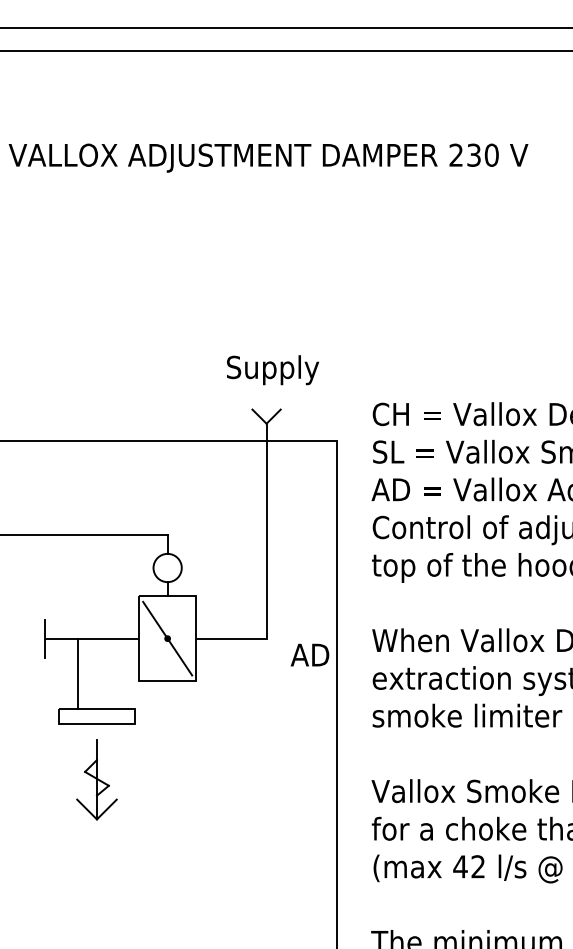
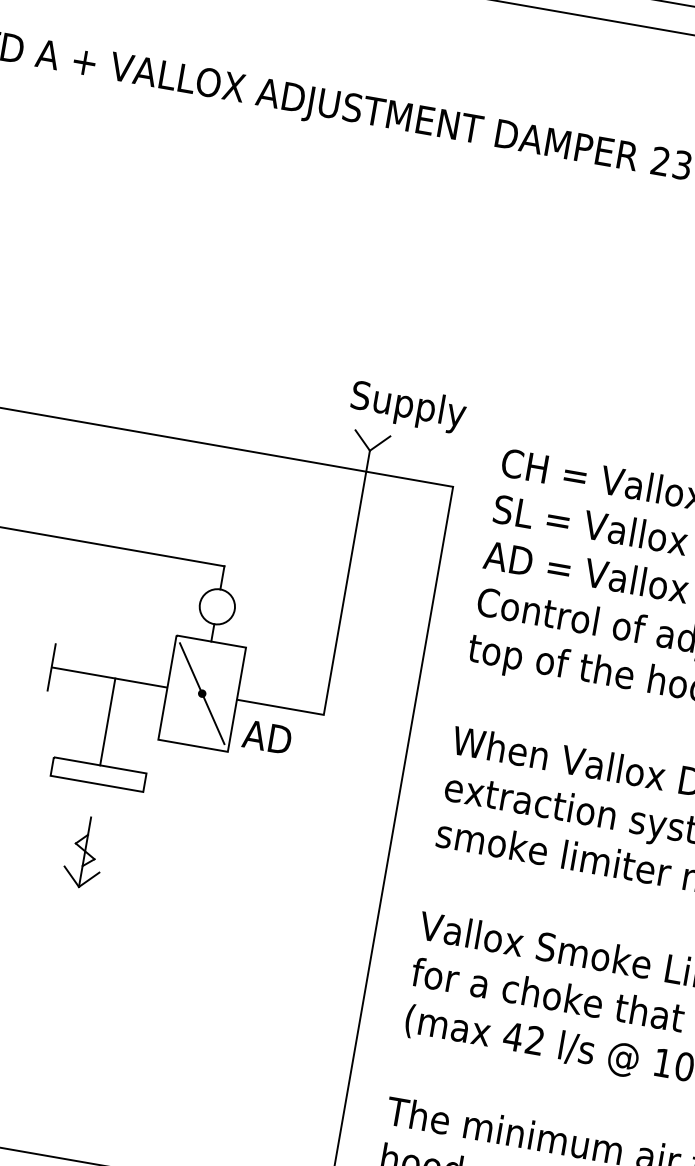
text: (272, 370) -> (407, 407), moved
text: (309, 654) -> (266, 736), moved
line: (77, 673) -> (107, 721), moved
part: (96, 780) -> (84, 852), size x0.71

